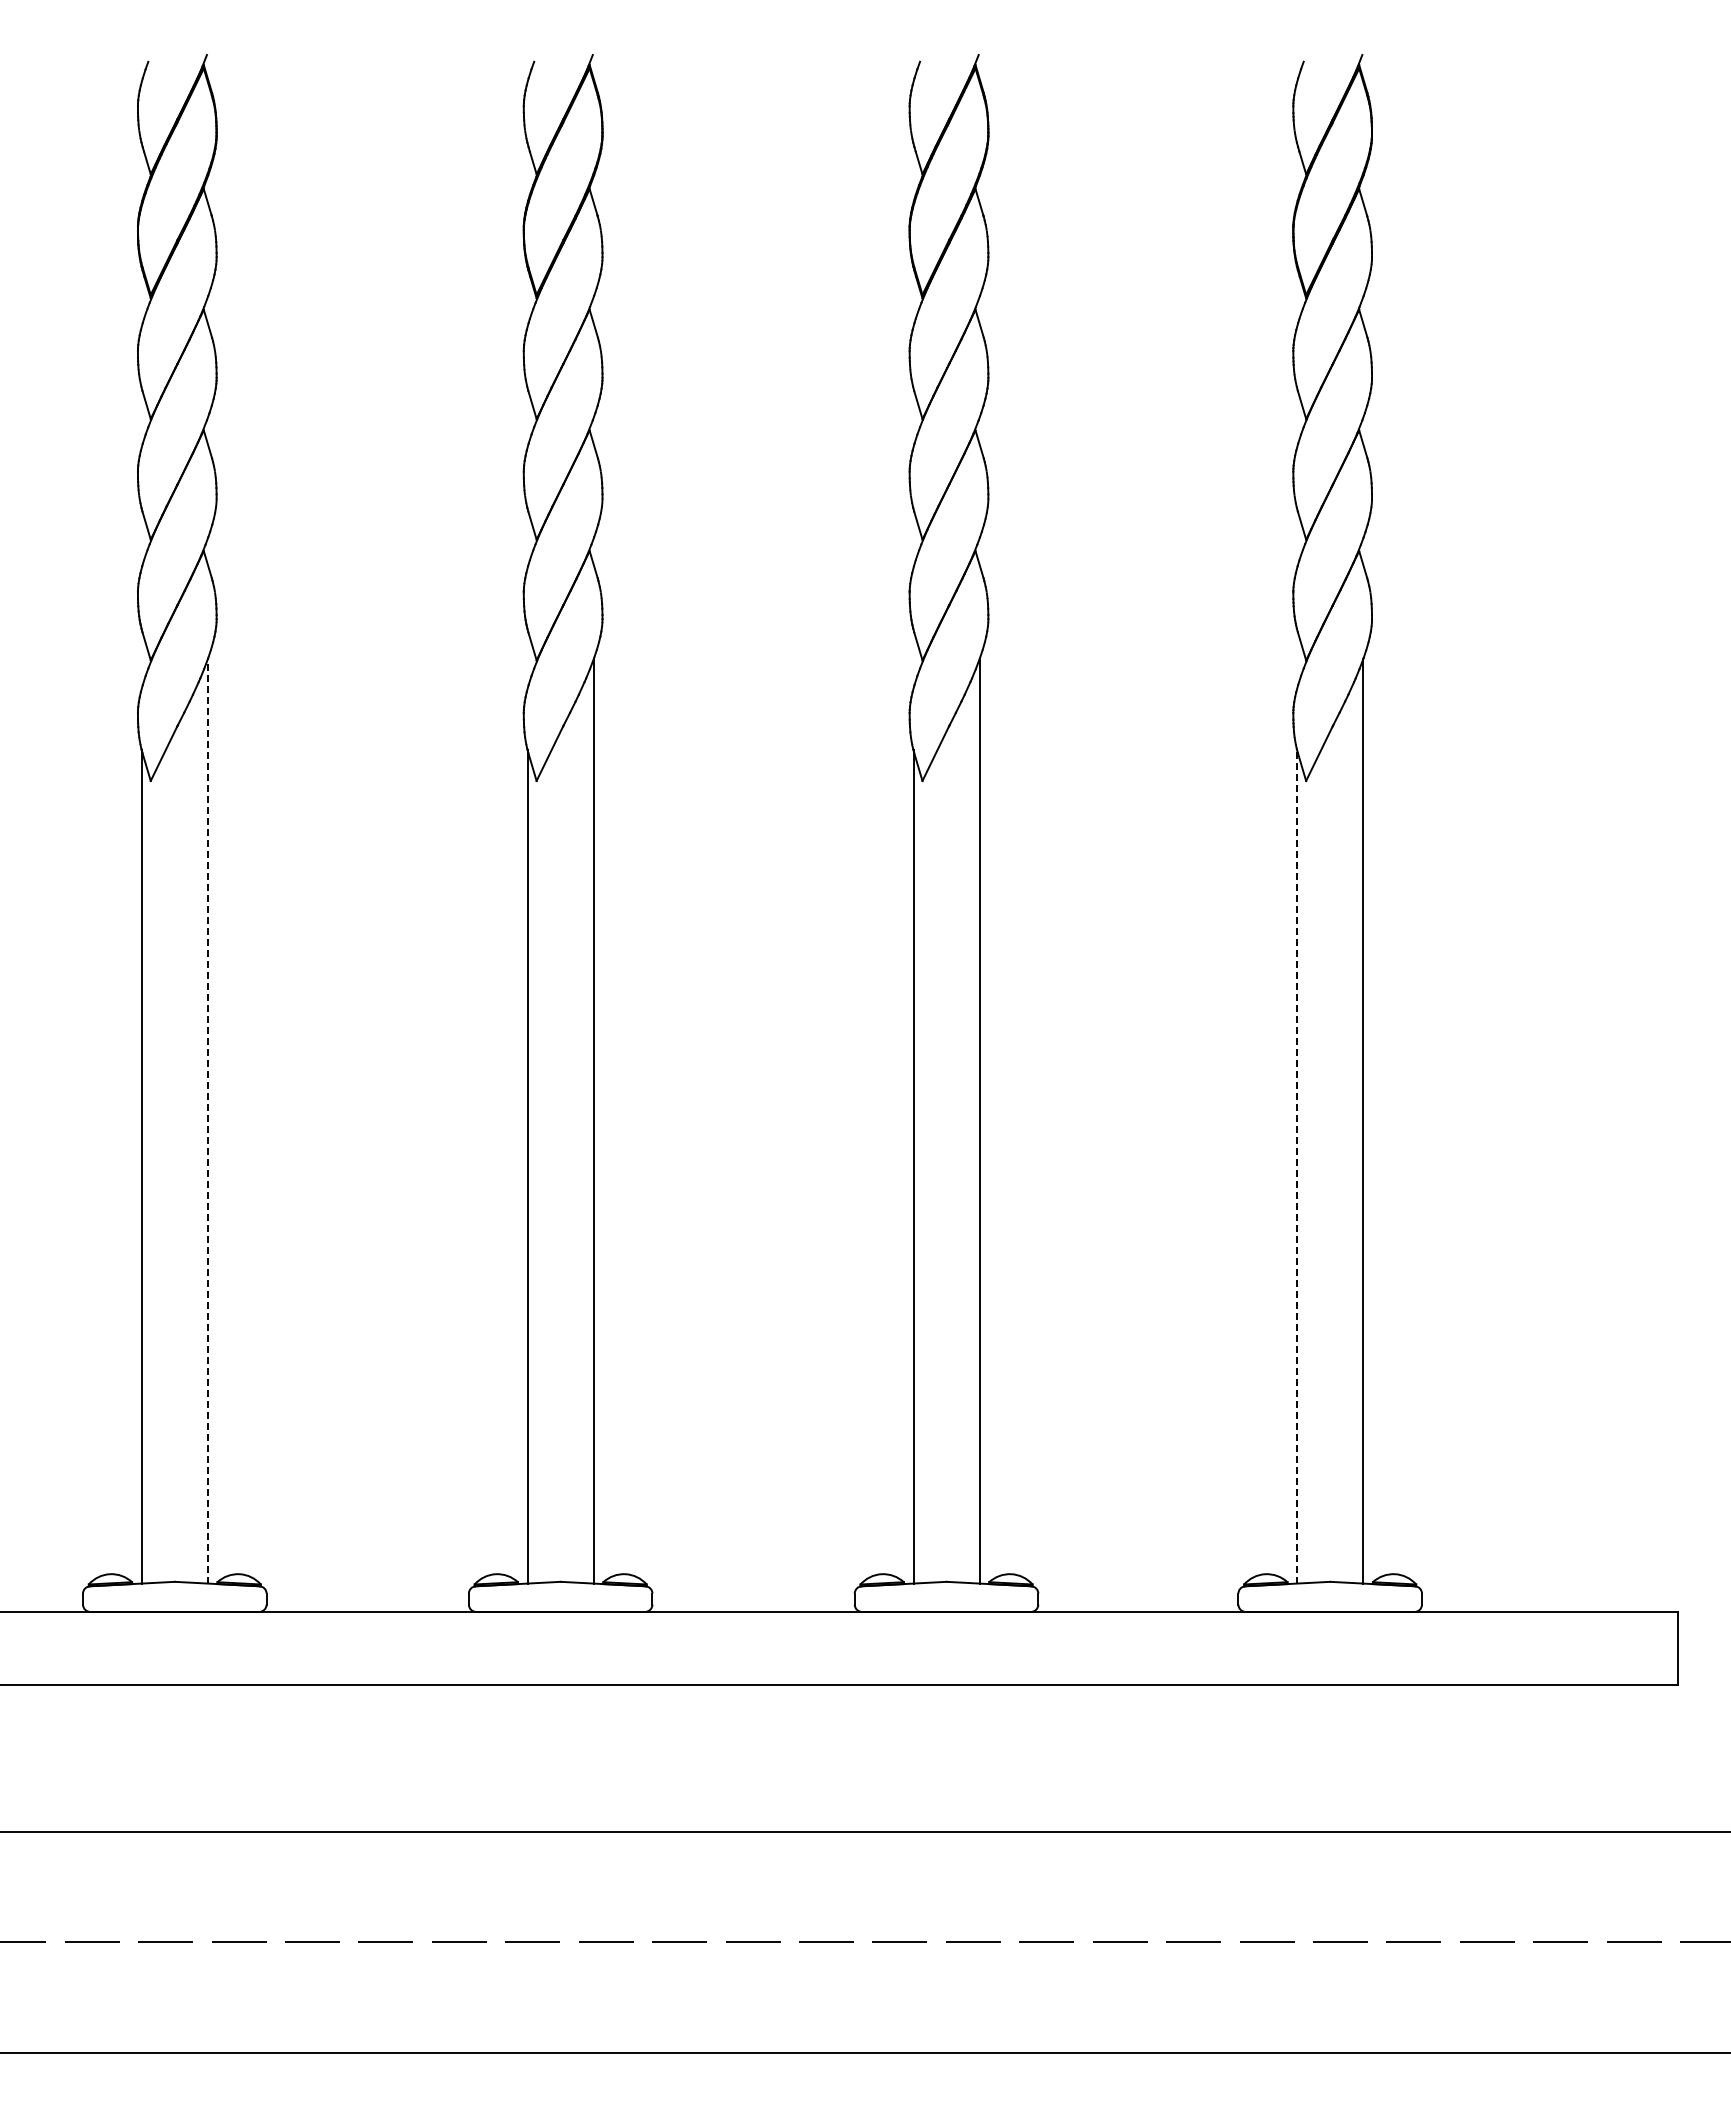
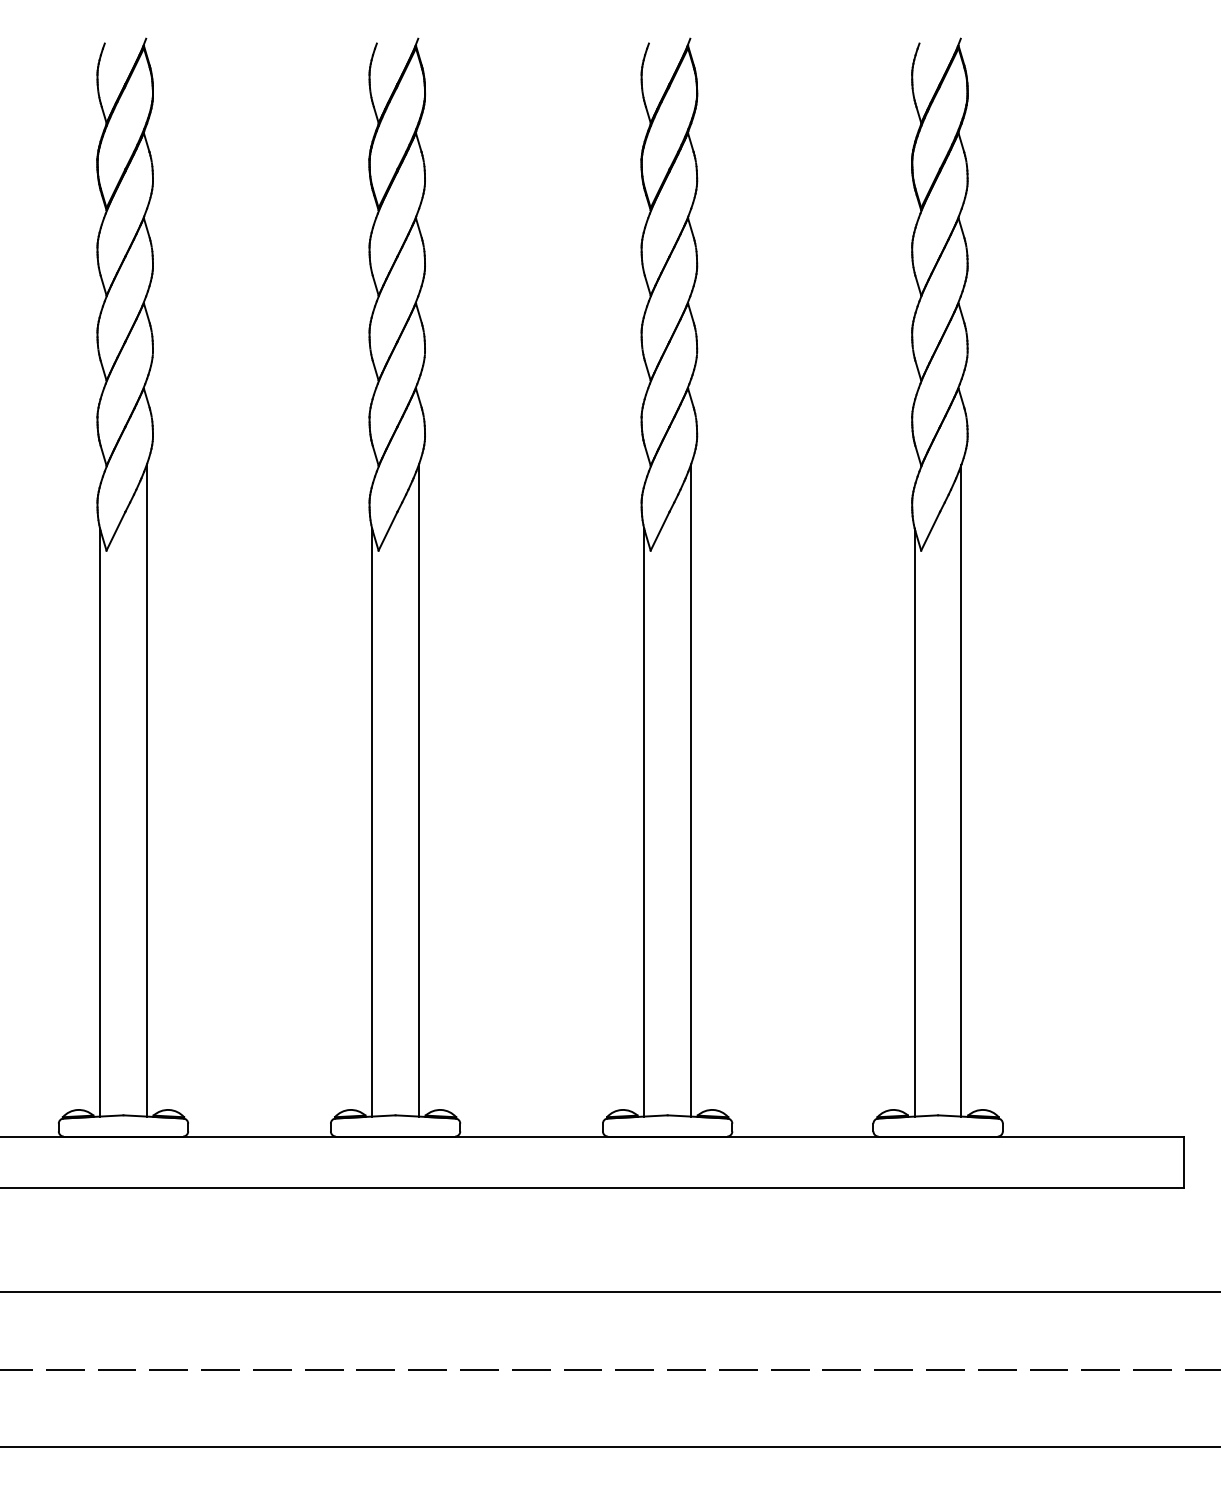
line: (207, 1120) -> (146, 790), dashed -> solid
line: (1297, 1166) -> (915, 822), dashed -> solid

